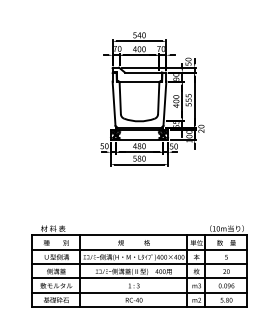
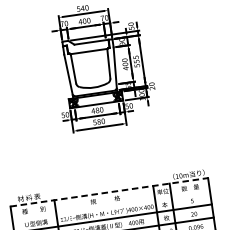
line: (139, 235) -> (109, 192), solid -> dashed
line: (139, 249) -> (111, 205), removed

